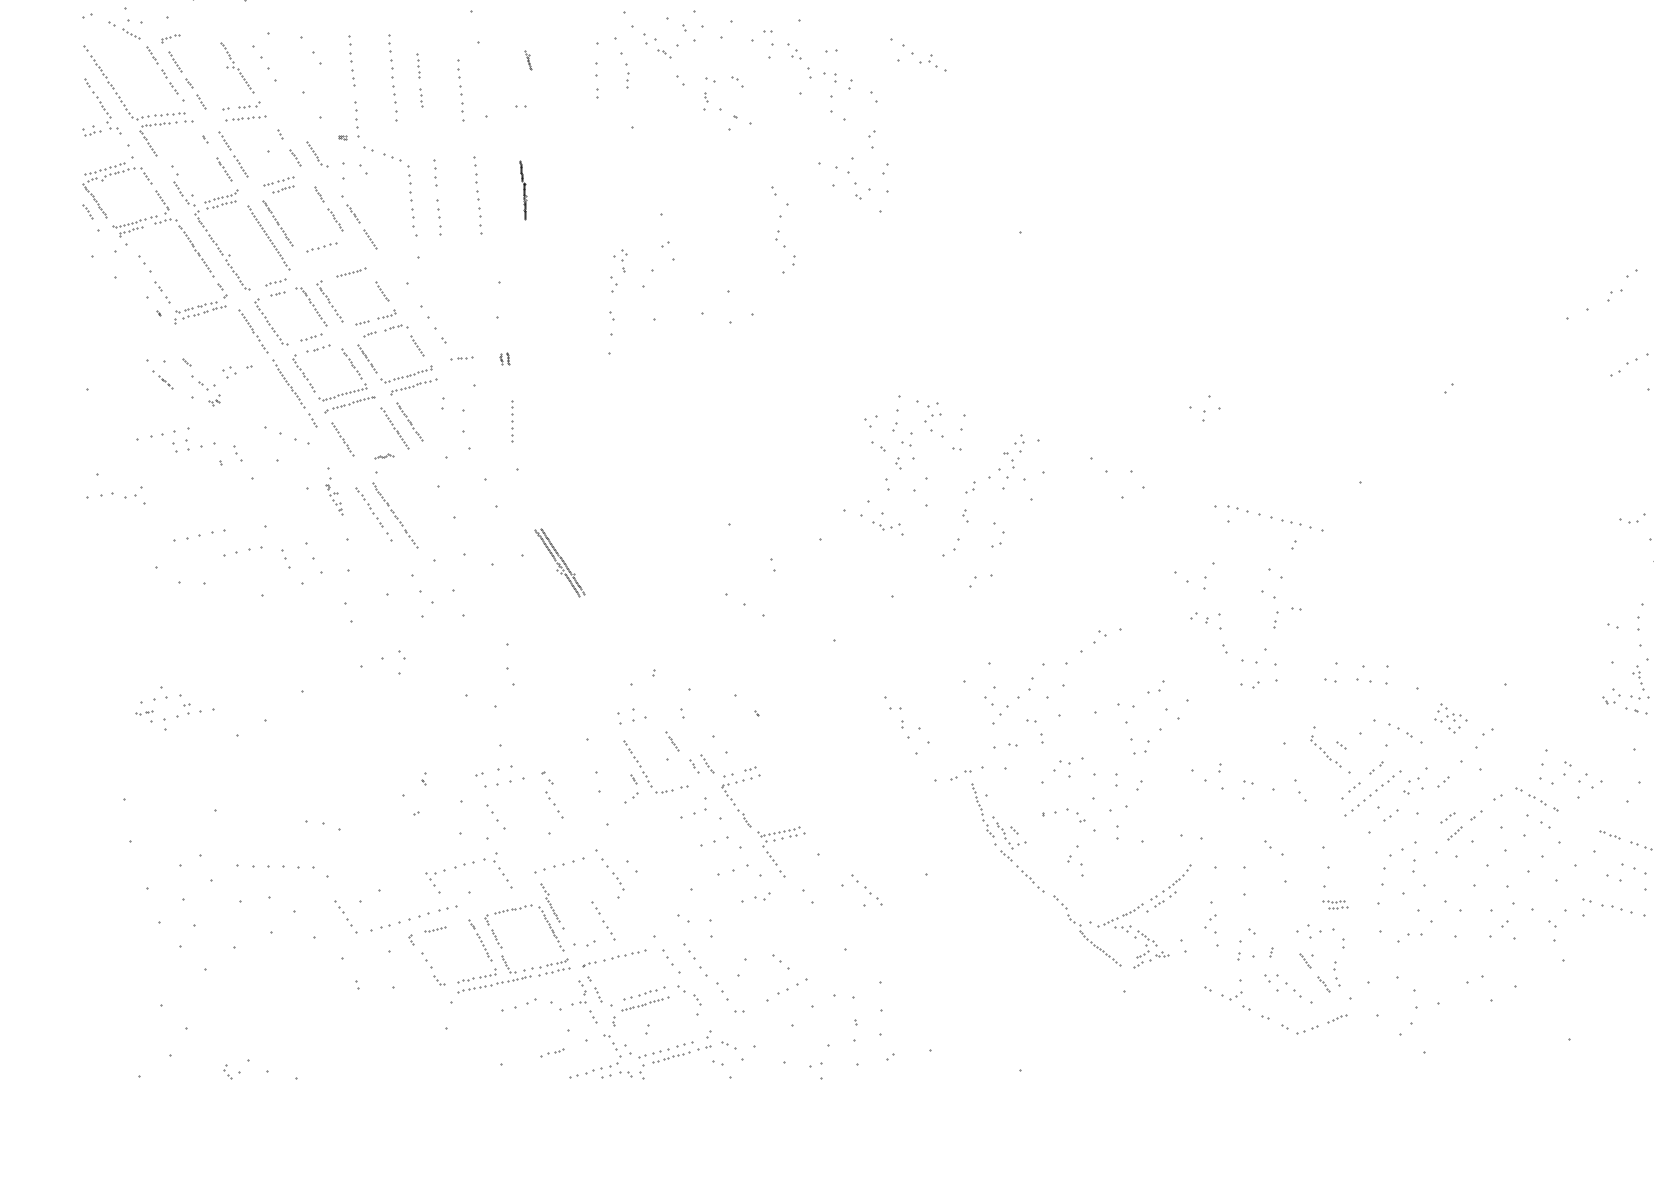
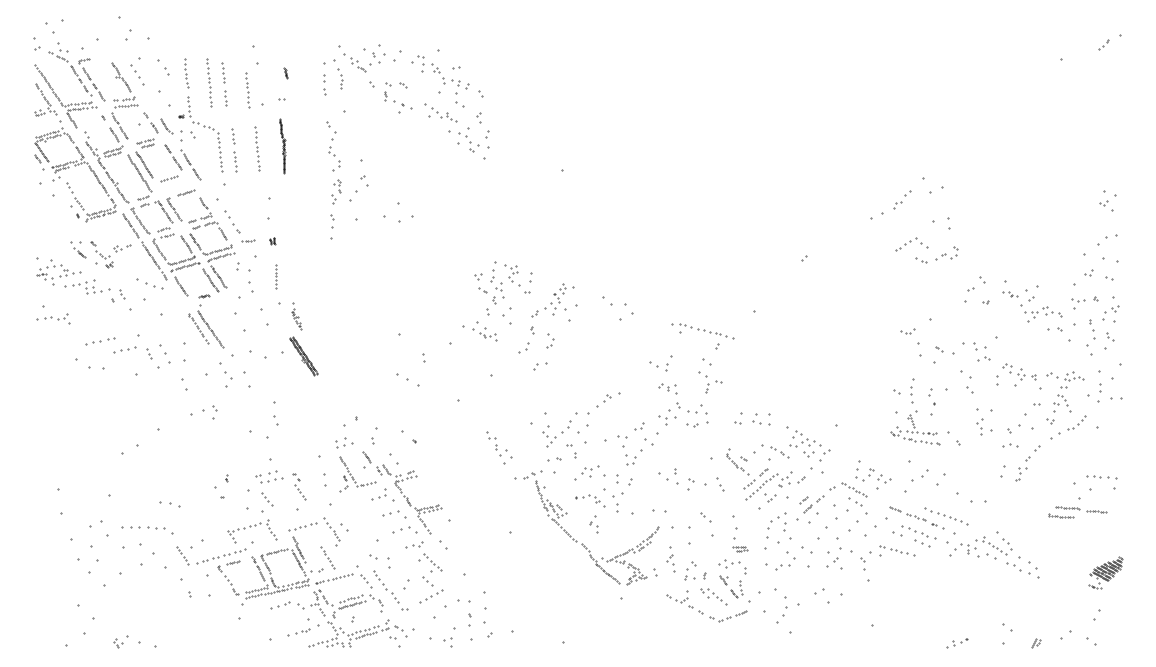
part: (918, 53) -> (440, 112), moved
part: (419, 80) -> (224, 84), size x1.43
part: (522, 190) -> (282, 146), size x1.67
part: (783, 229) -> (333, 146), moved
part: (1205, 408) -> (667, 417), moved
part: (334, 492) -> (296, 316), moved
part: (174, 708) -> (58, 272), moved
part: (1450, 717) -> (805, 443), size x1.67
part: (863, 889) -> (430, 562), moved
part: (551, 1053) -> (298, 632), size x1.67

